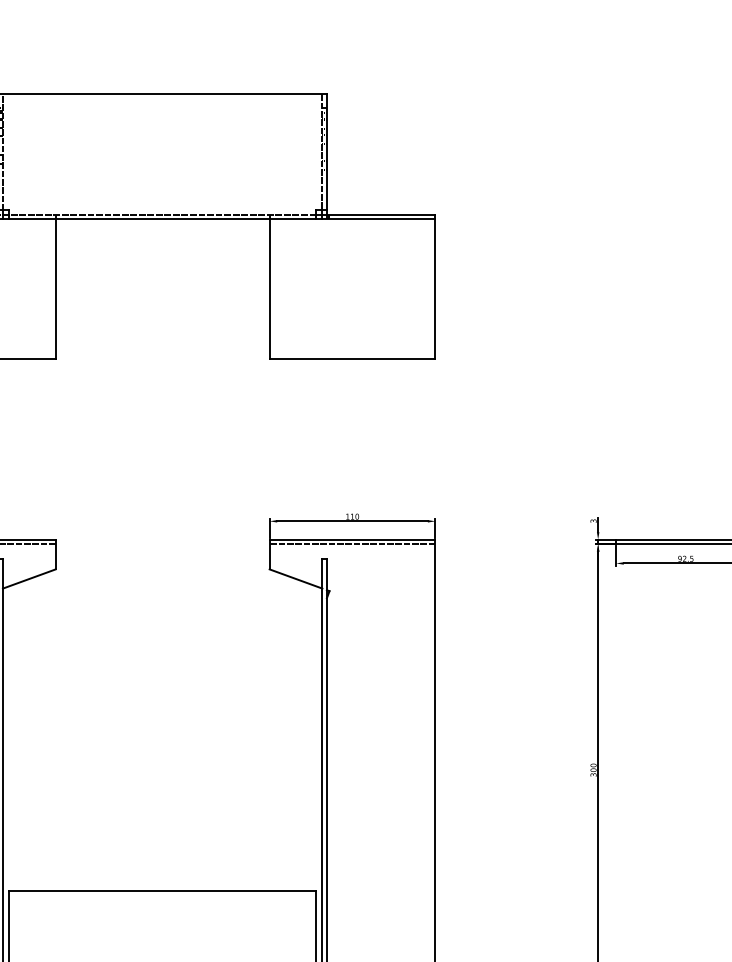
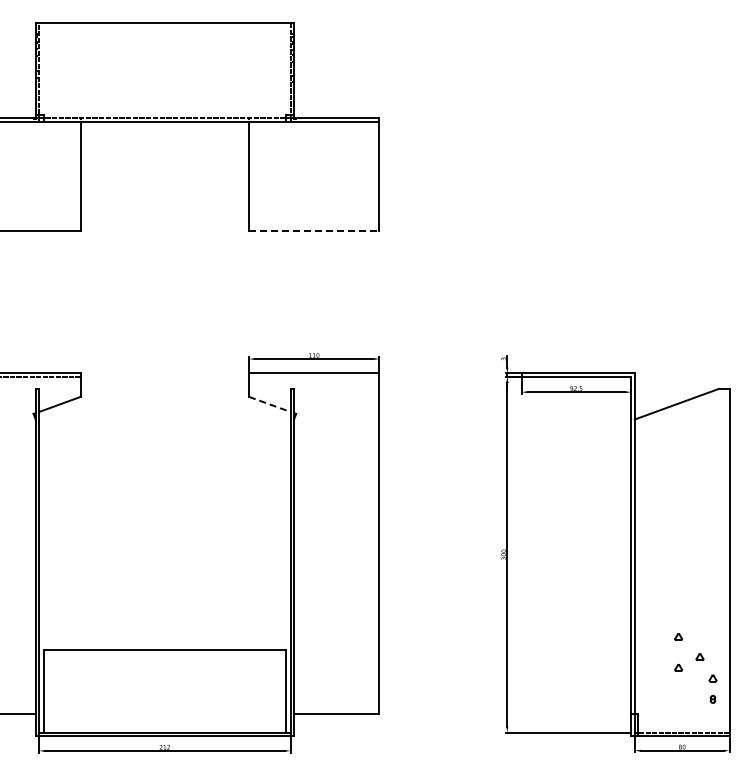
line: (352, 359) -> (314, 231), solid -> dashed
line: (352, 544) -> (314, 377), removed
line: (296, 579) -> (270, 404), solid -> dashed

